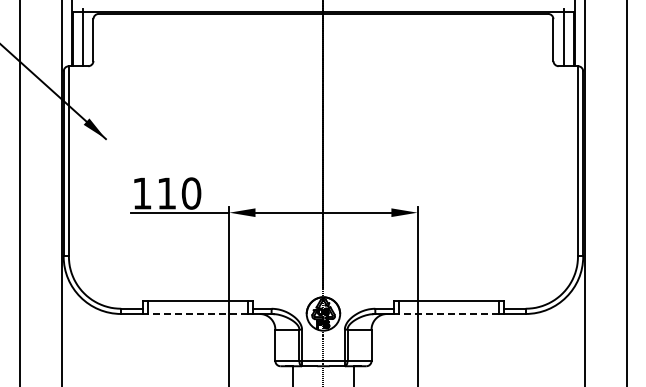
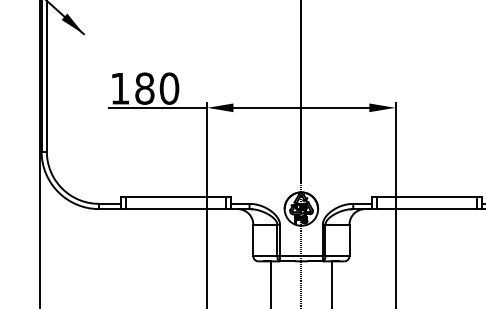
text: (166, 193) -> (144, 88), 110 -> 180
line: (198, 313) -> (176, 208), dashed -> solid
line: (448, 313) -> (426, 208), dashed -> solid

